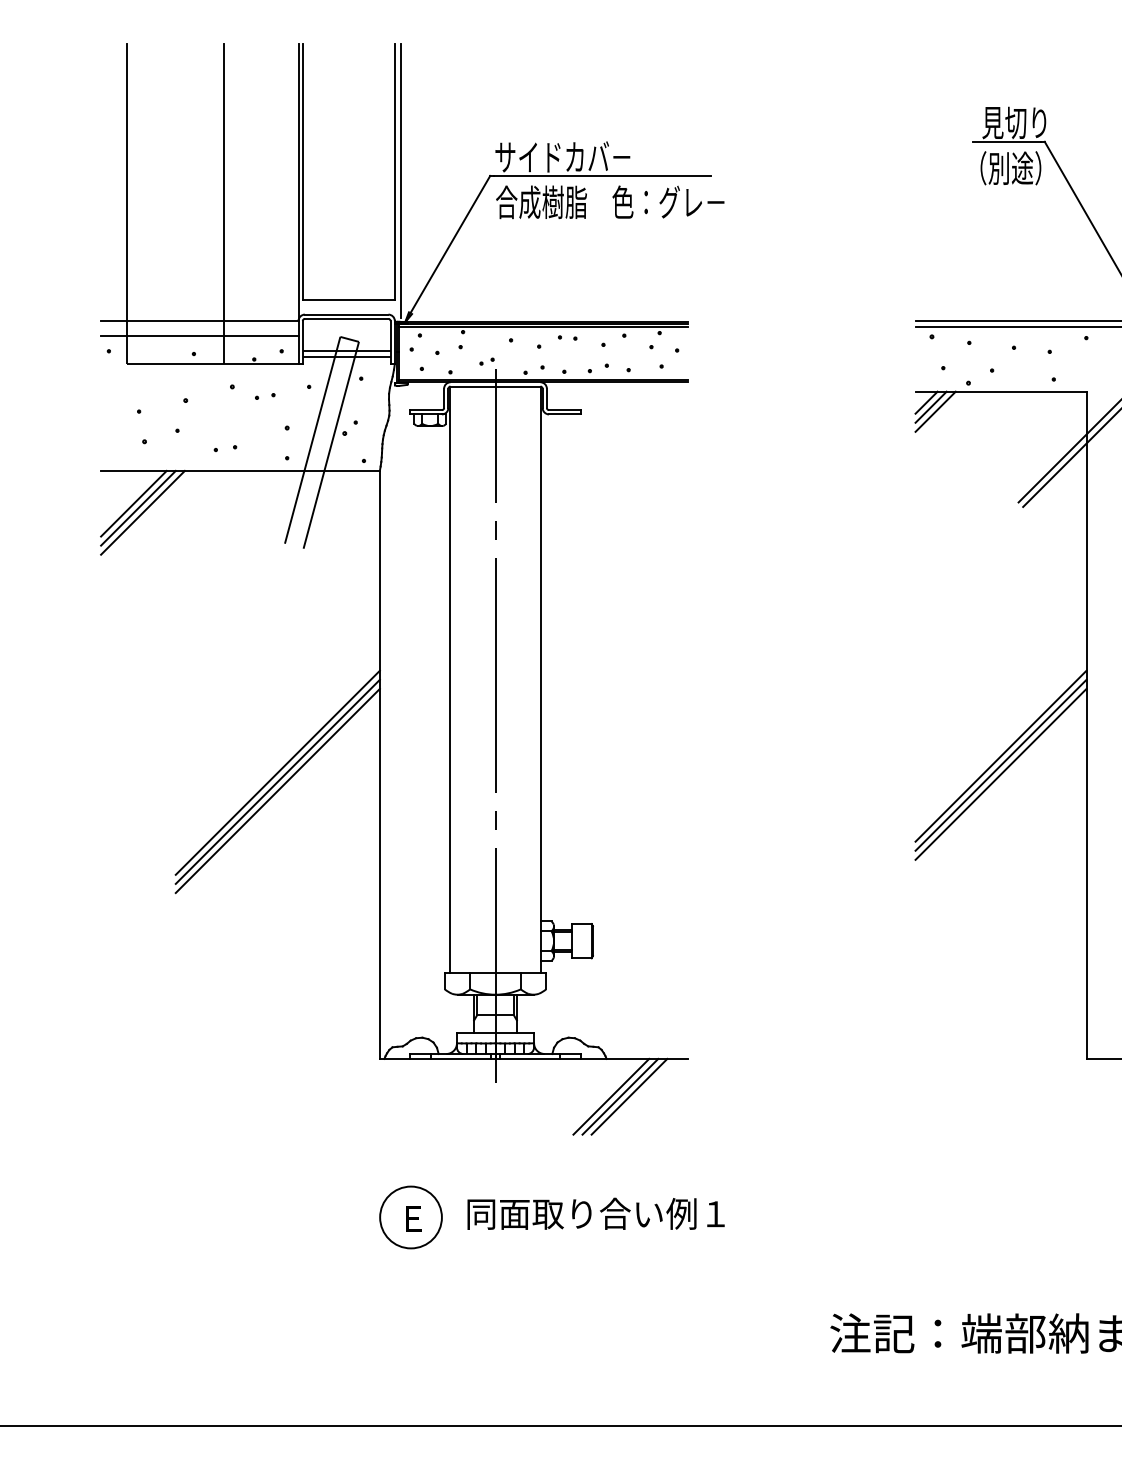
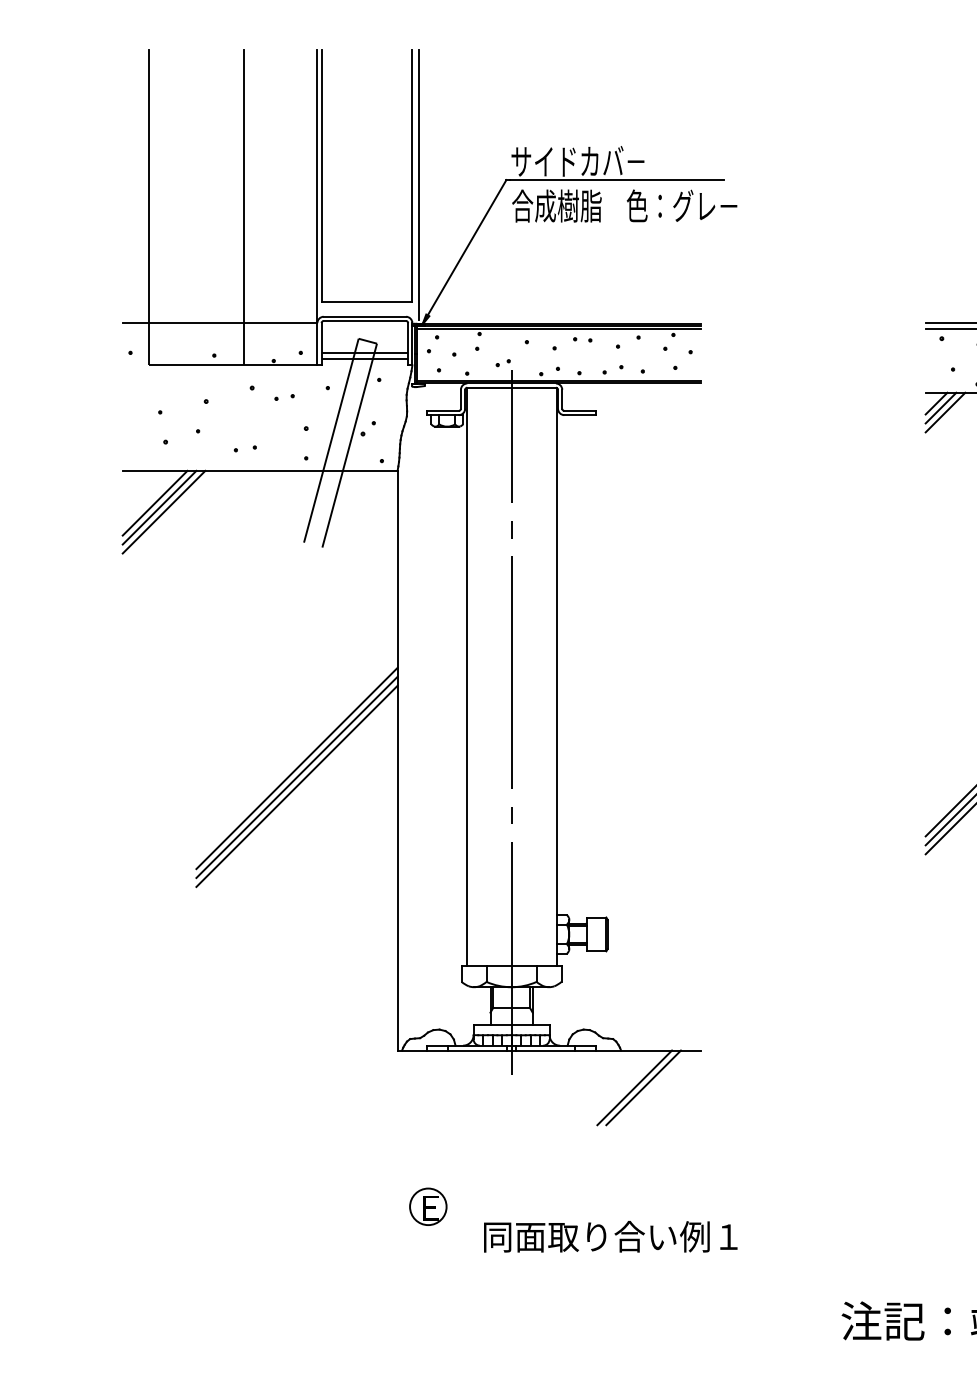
line: (199, 336) -> (219, 338), removed
line: (611, 1096) -> (625, 1087), removed
text: (595, 1213) -> (610, 1236), moved
circle: (410, 1217) -> (427, 1206), size x0.6

